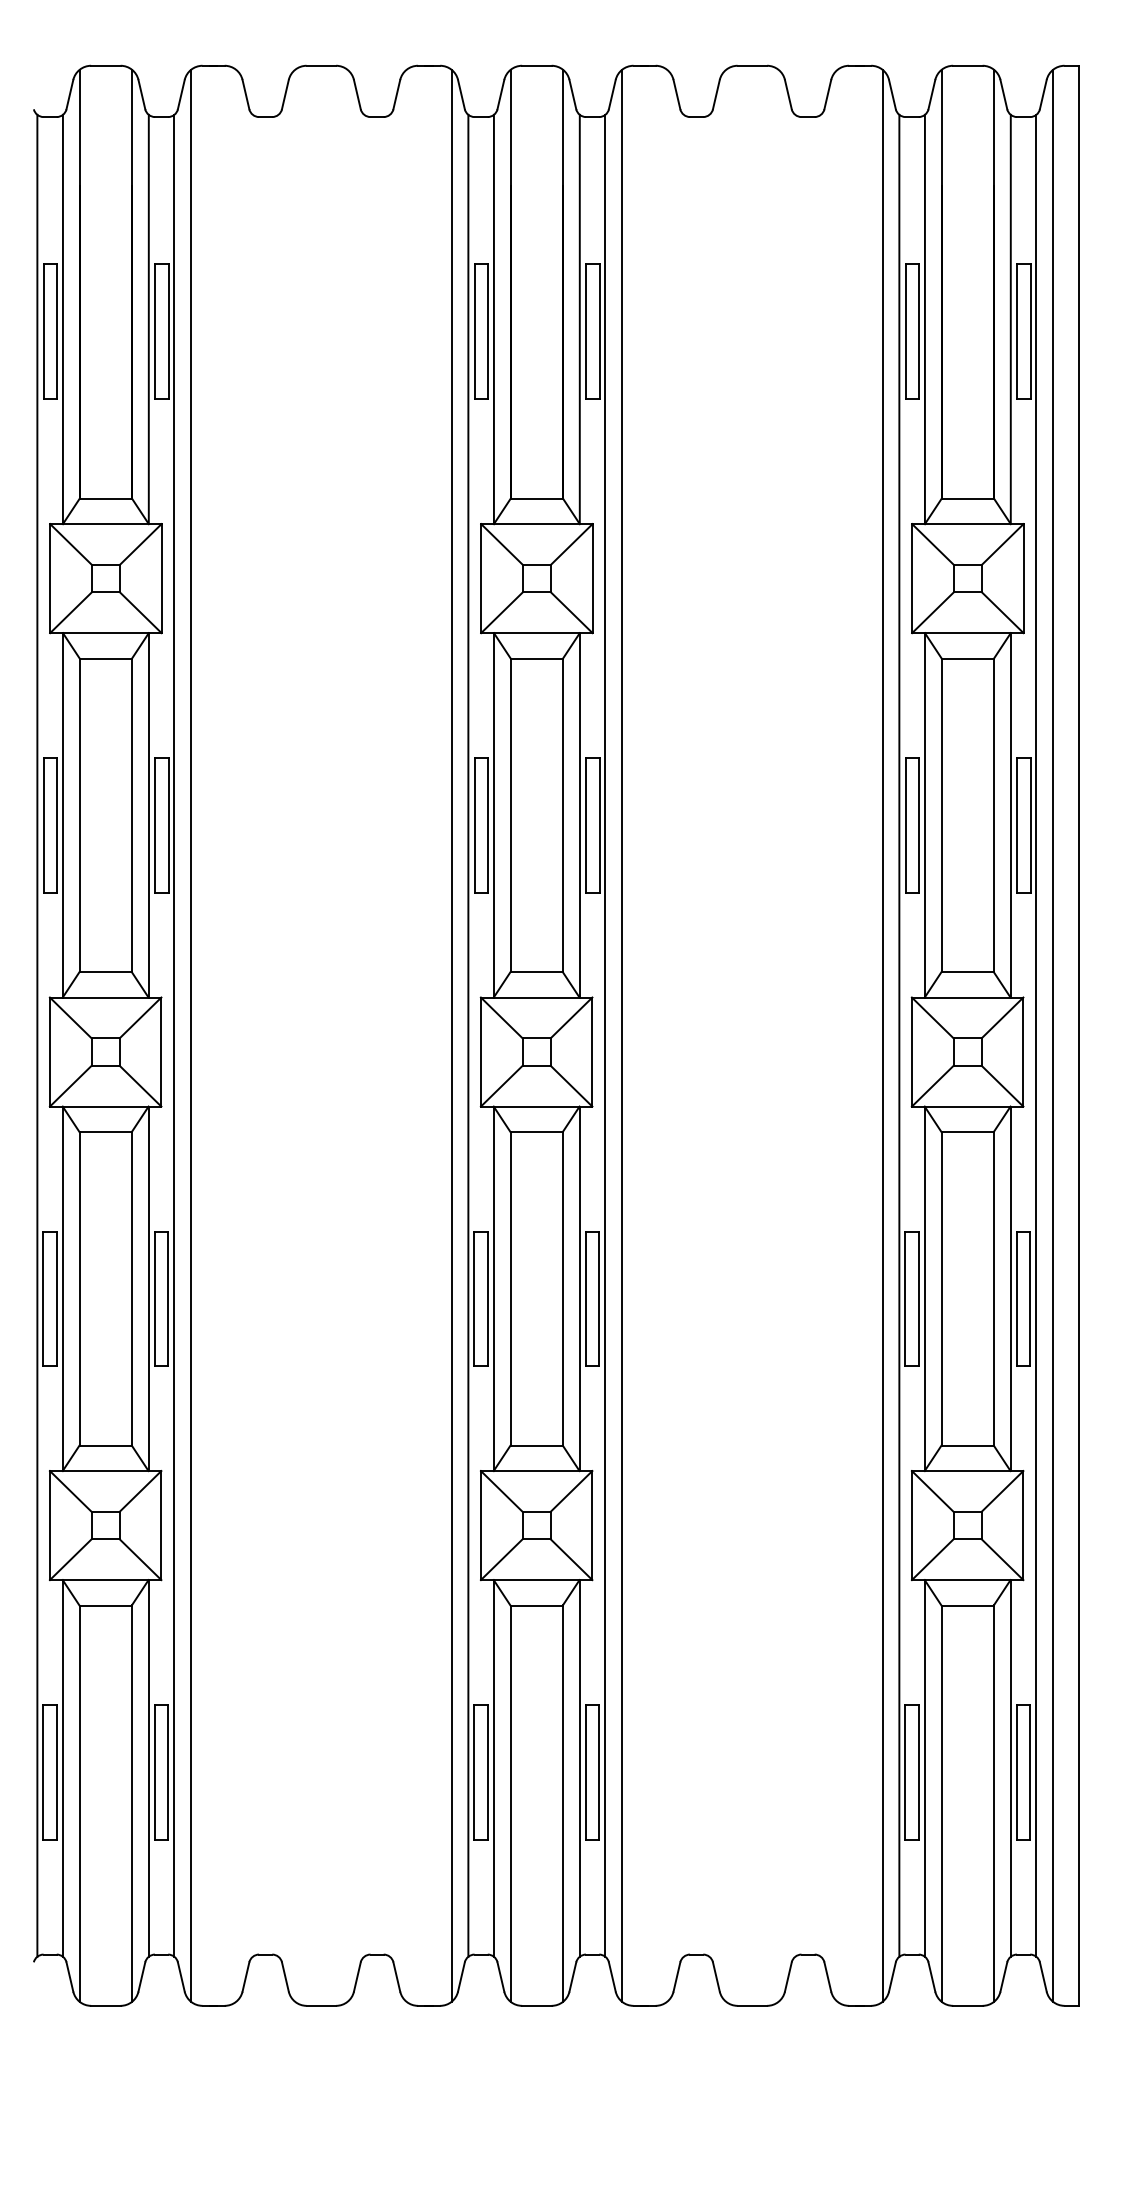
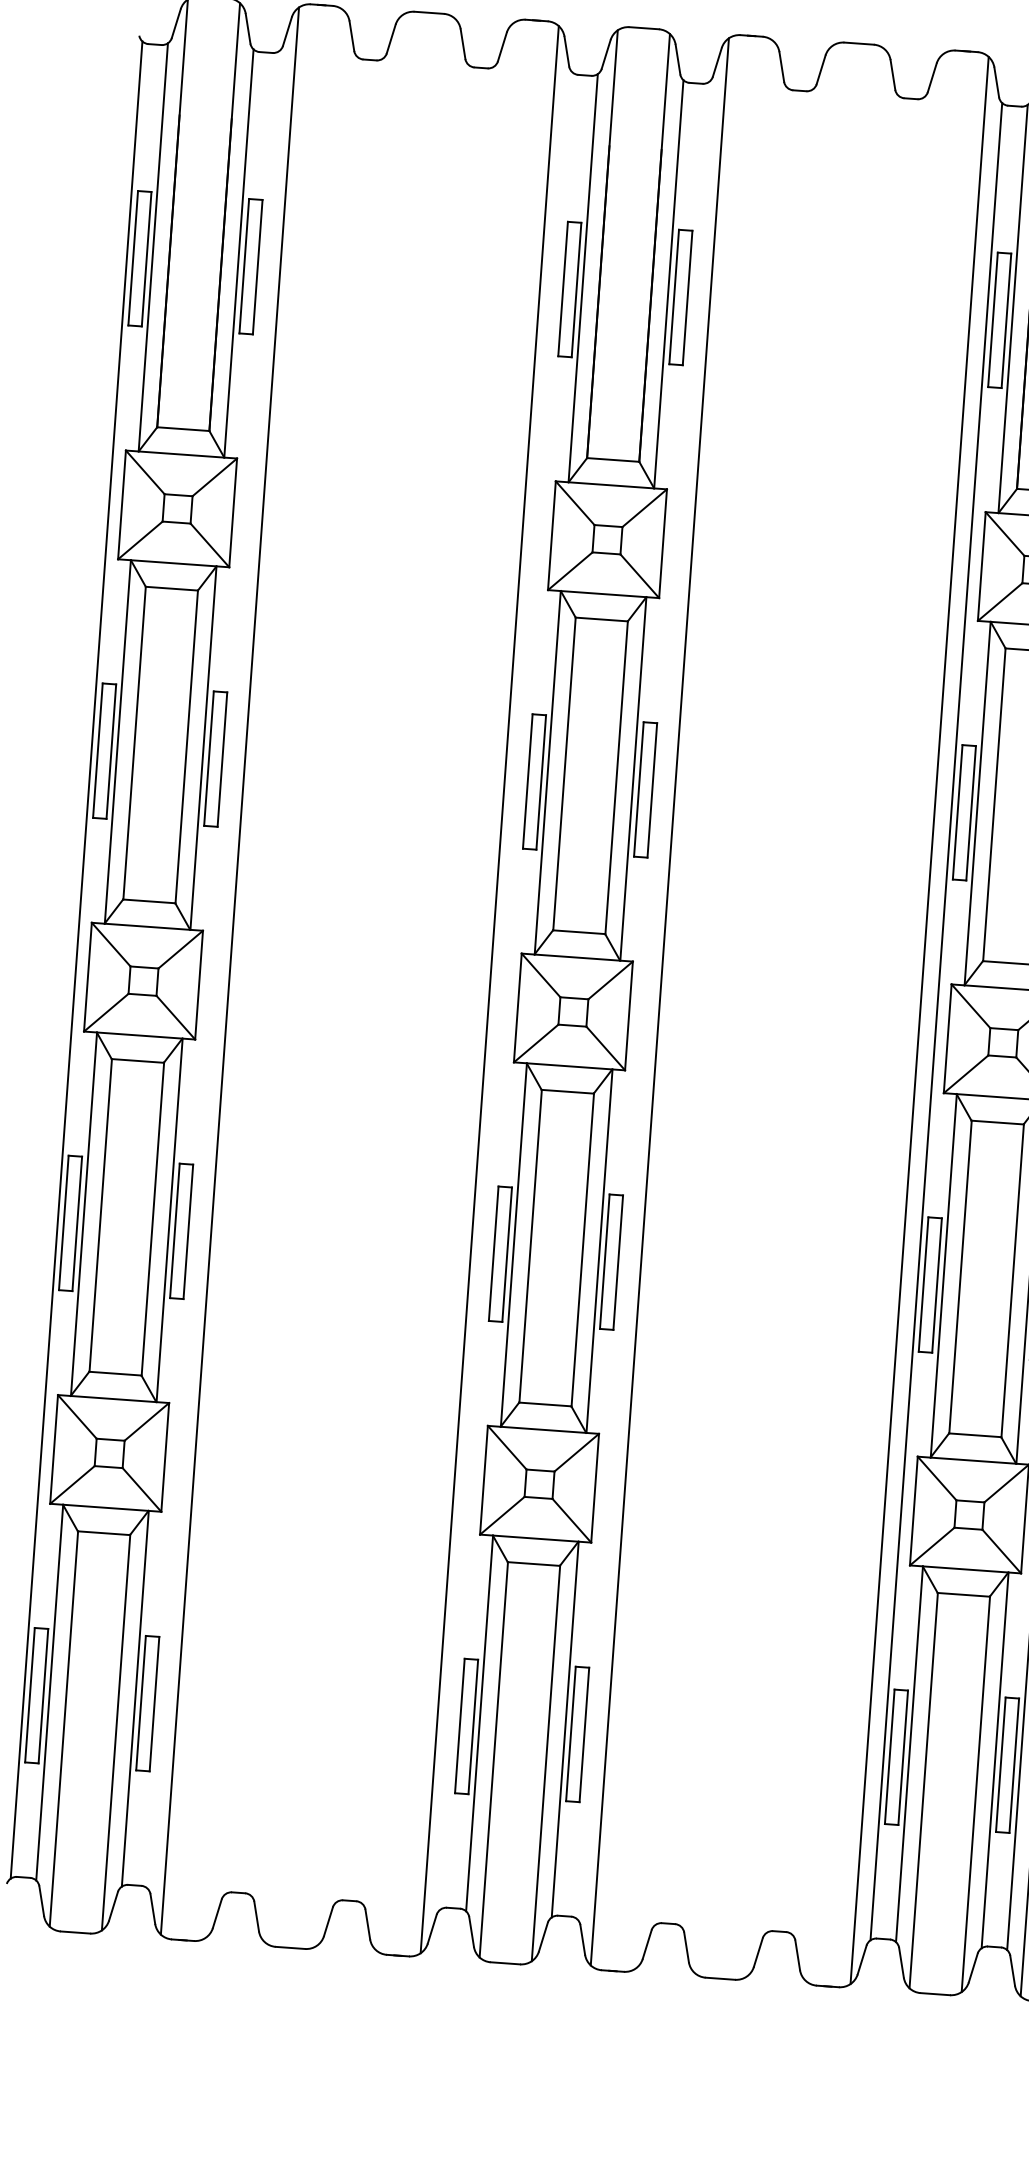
line: (174, 1035) -> (213, 969), removed
line: (468, 1035) -> (506, 990), removed
line: (605, 1035) -> (643, 1000), removed

